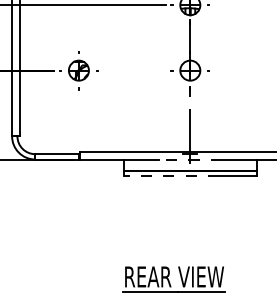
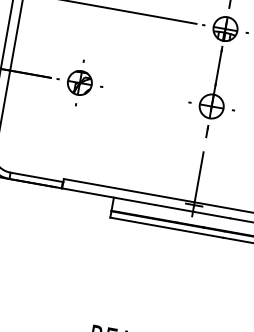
line: (190, 159) -> (193, 211), dashed -> solid
line: (171, 176) -> (167, 227), dashed -> solid

